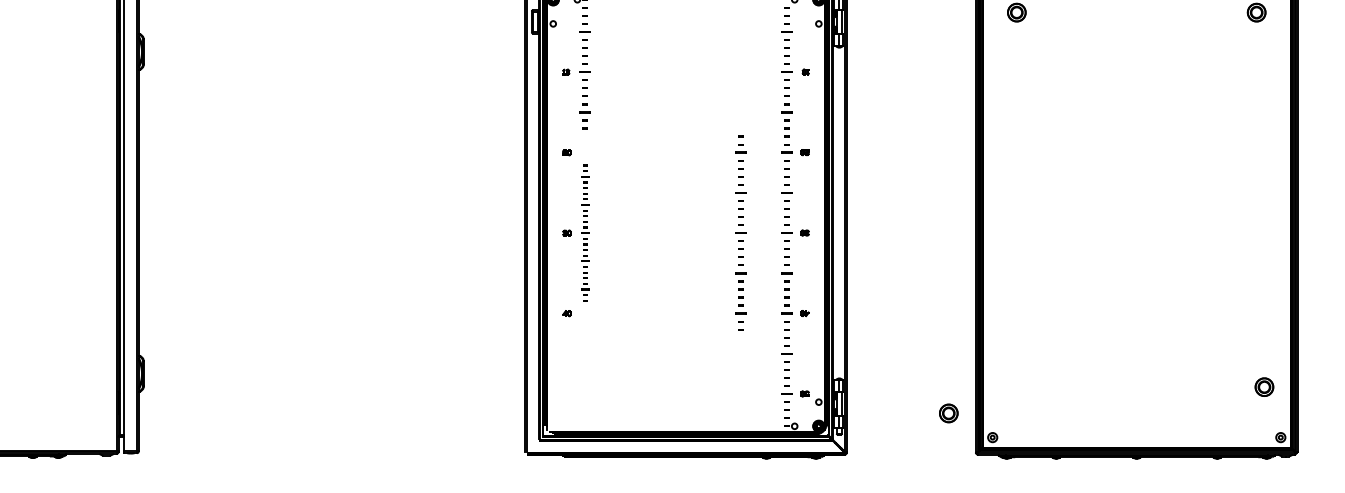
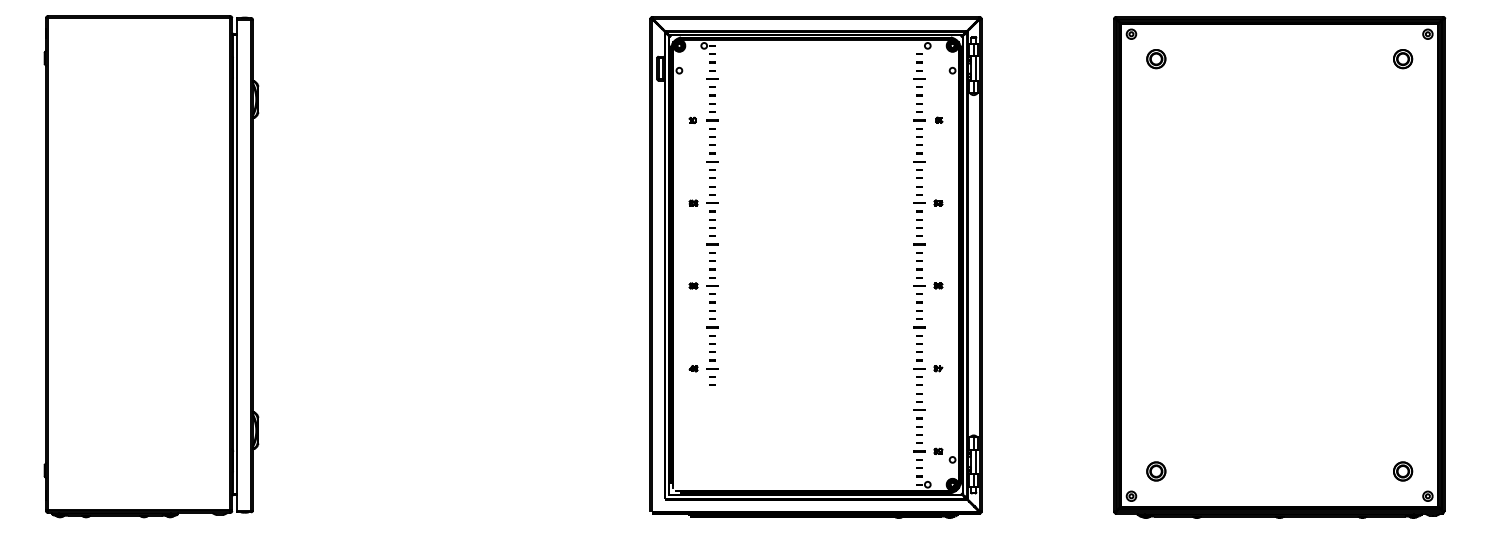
part: (585, 232) -> (712, 285), size x1.43
part: (740, 232) -> (872, 285), removed
part: (1264, 387) -> (1403, 471), moved
part: (948, 413) -> (1156, 471), moved

